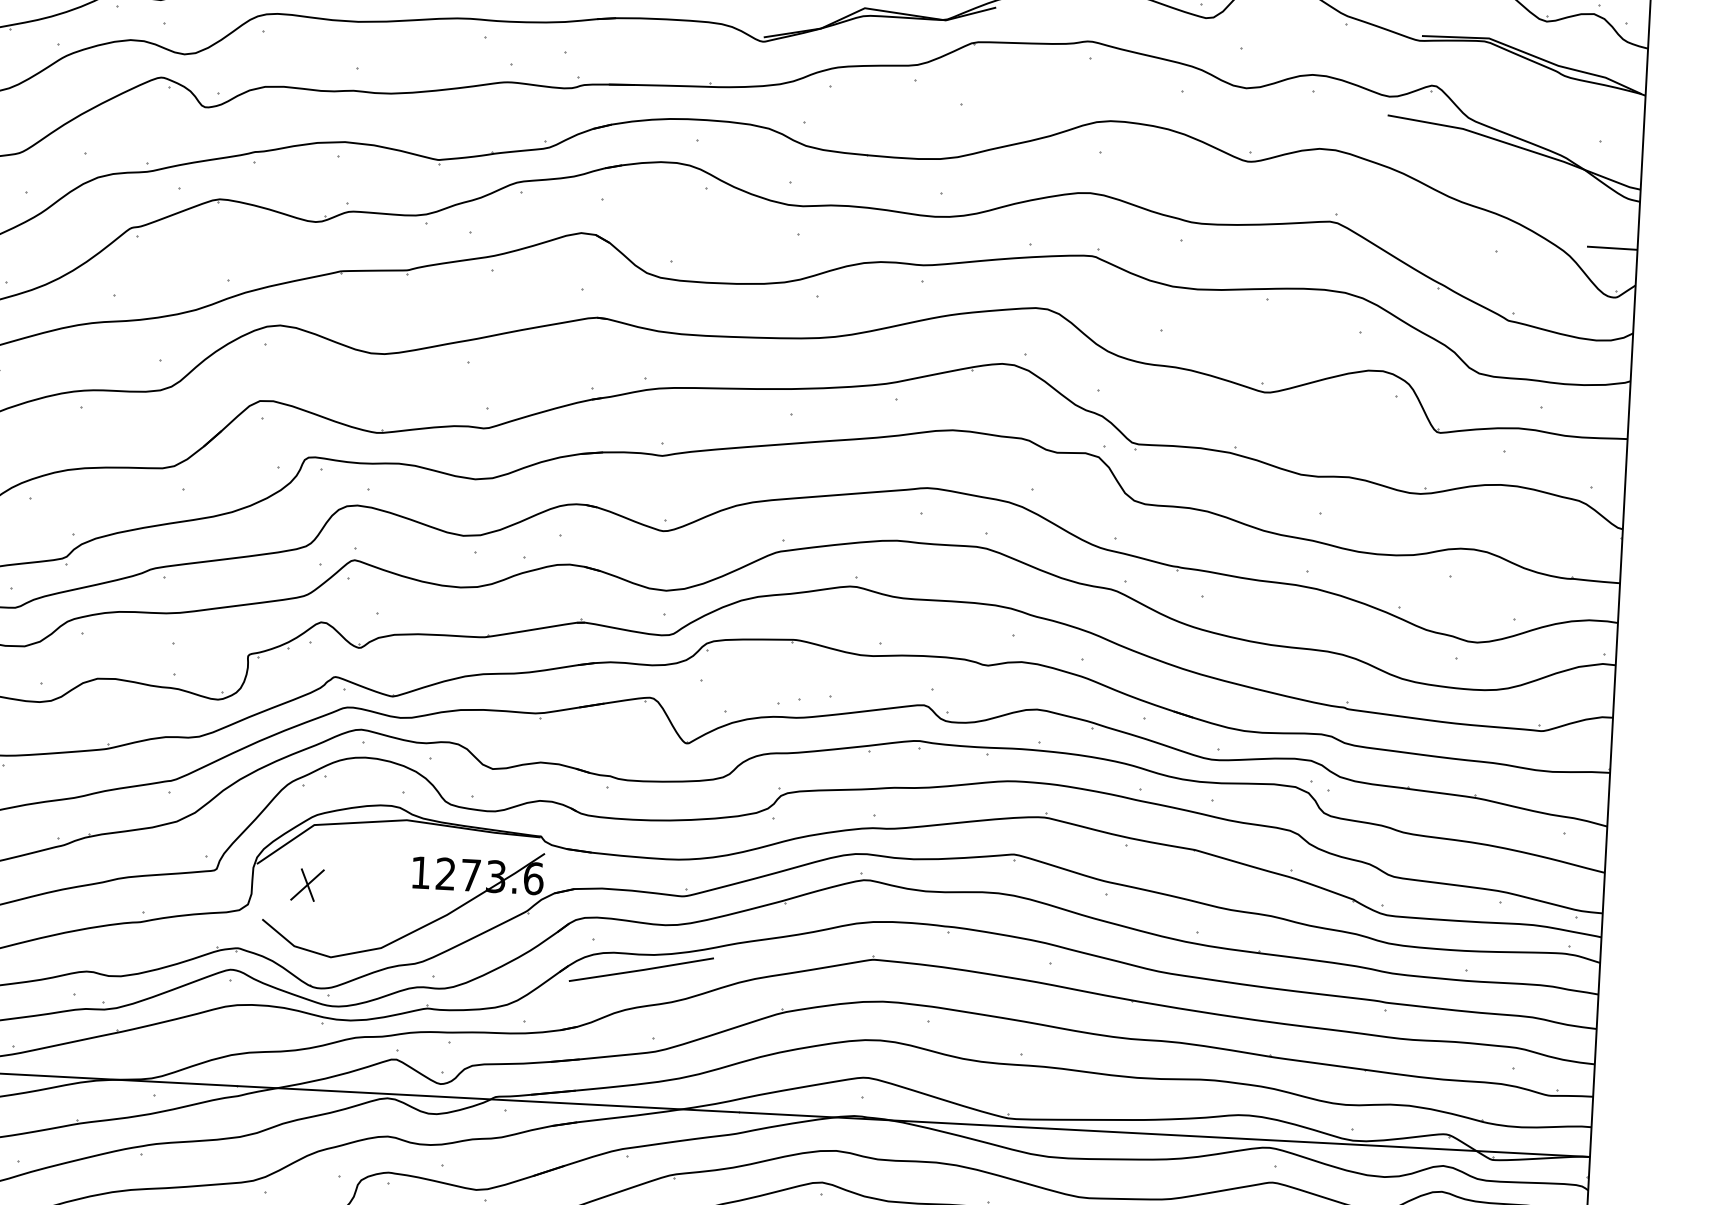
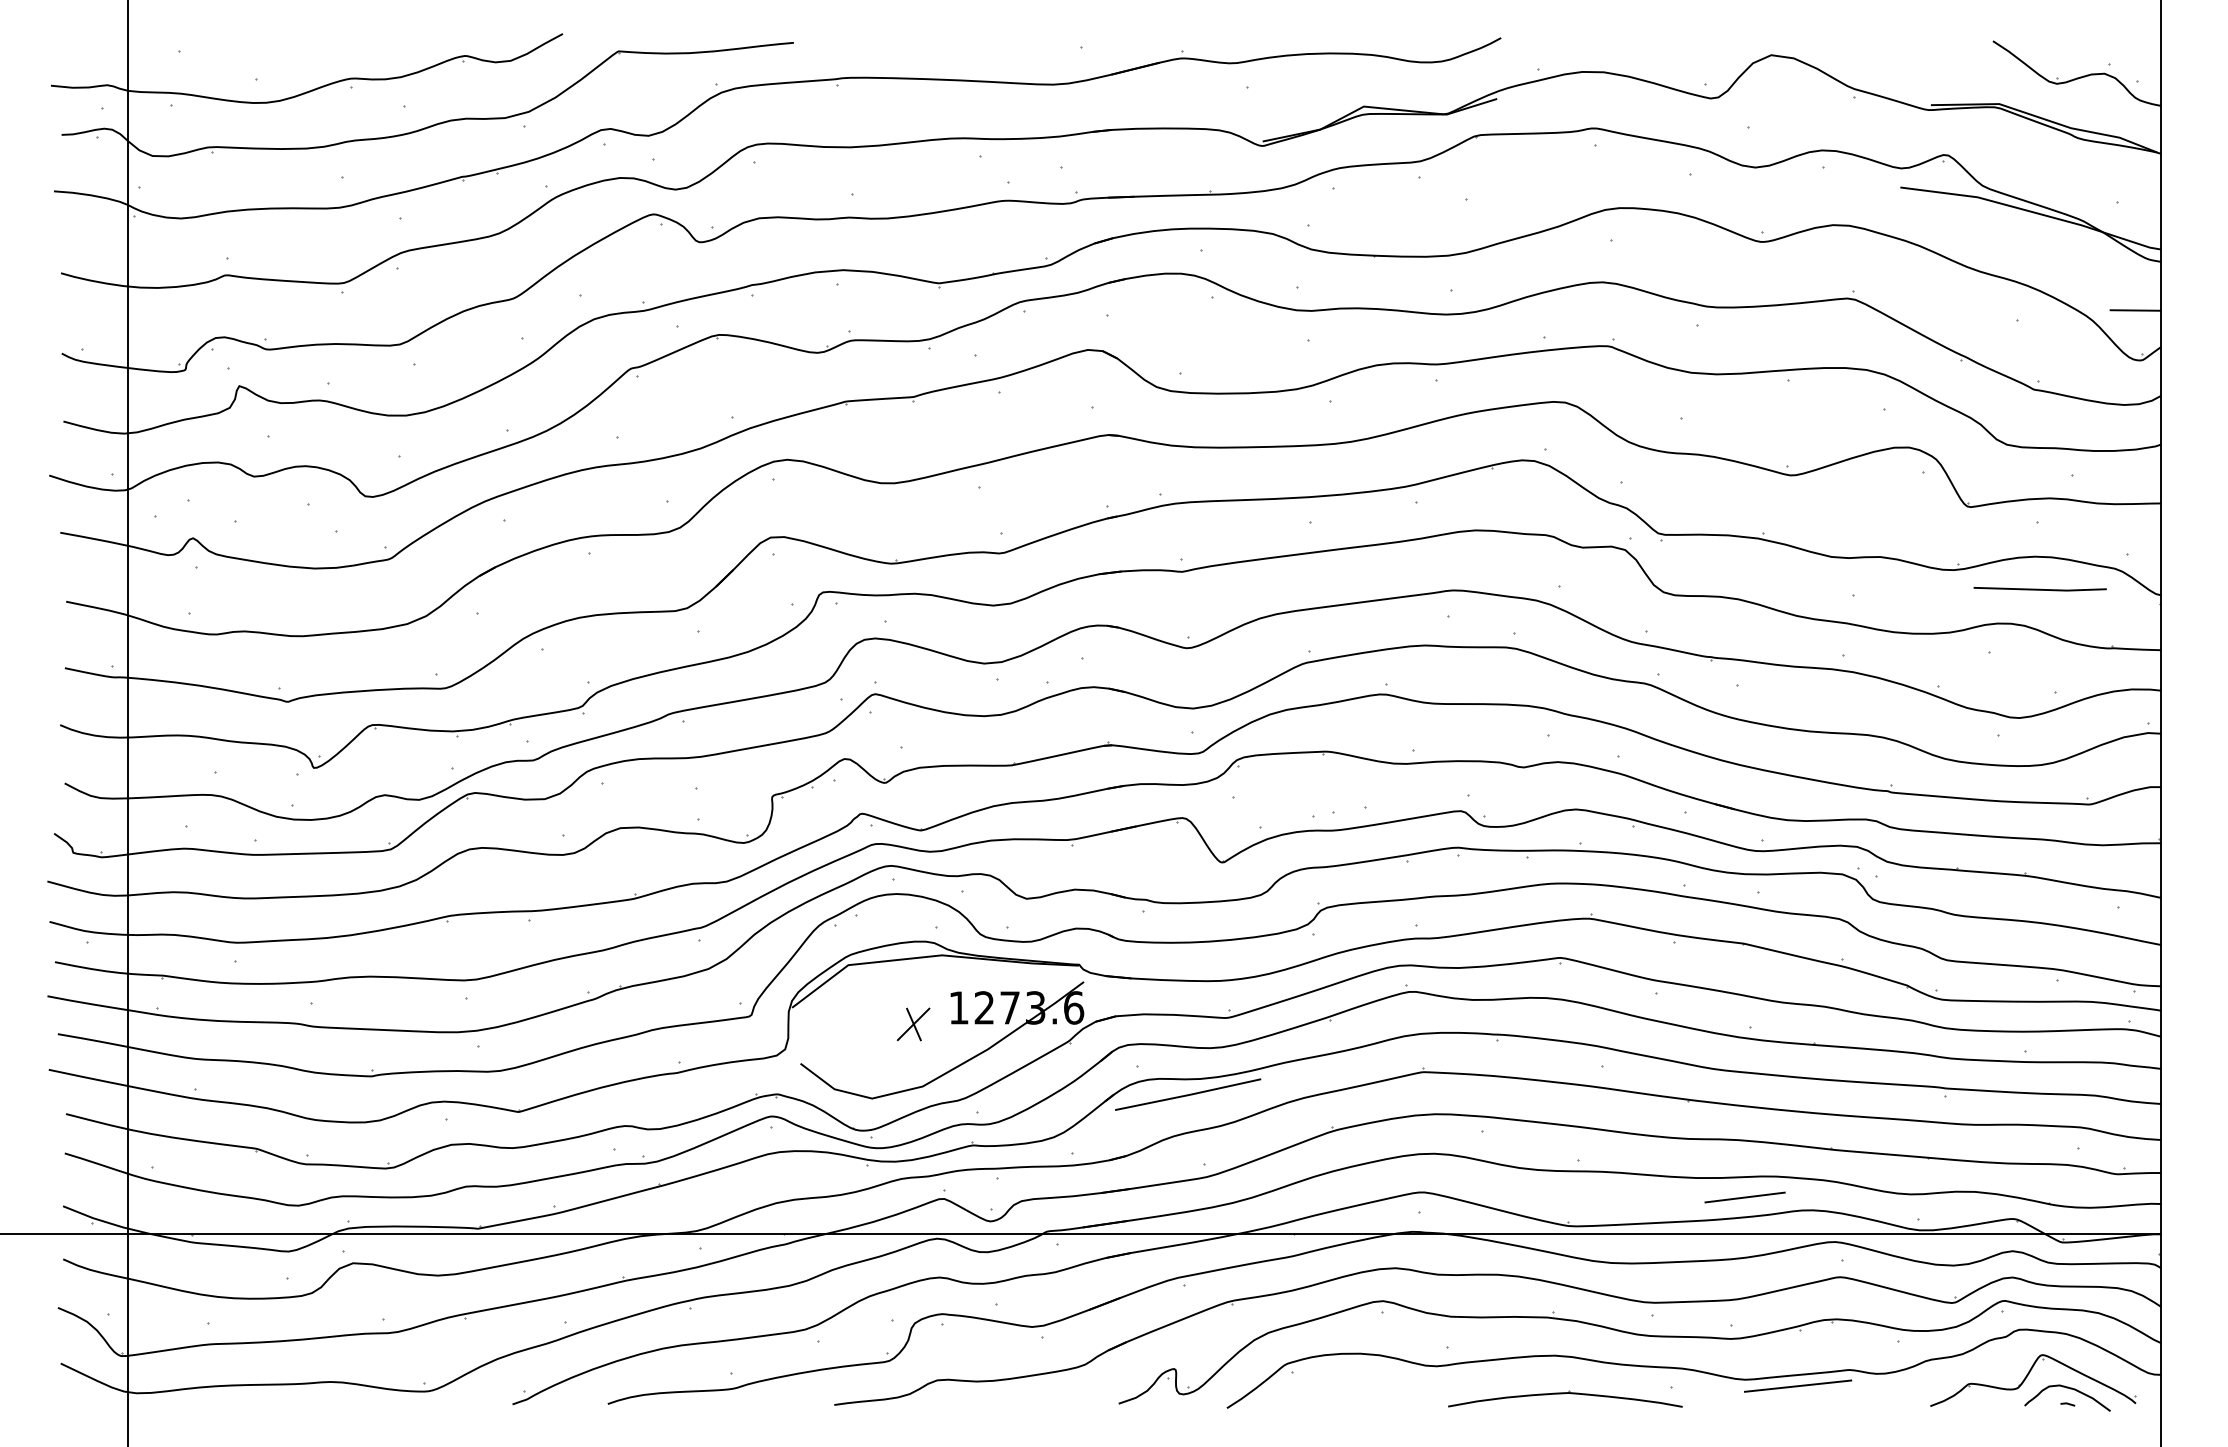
line: (1503, 517) -> (2039, 589), added
part: (307, 885) -> (913, 1024), moved
line: (1182, 1099) -> (1744, 1197), added

